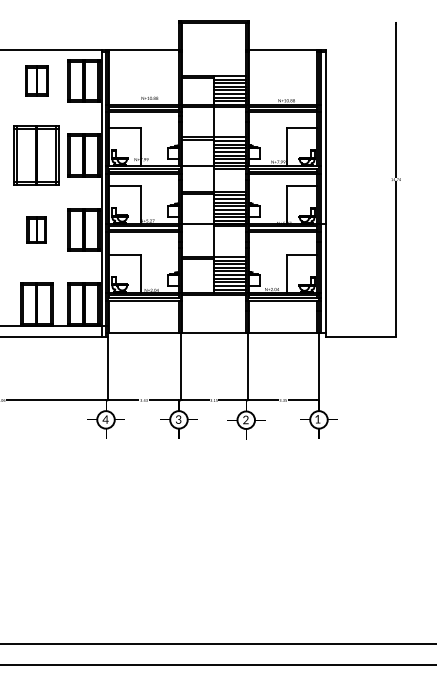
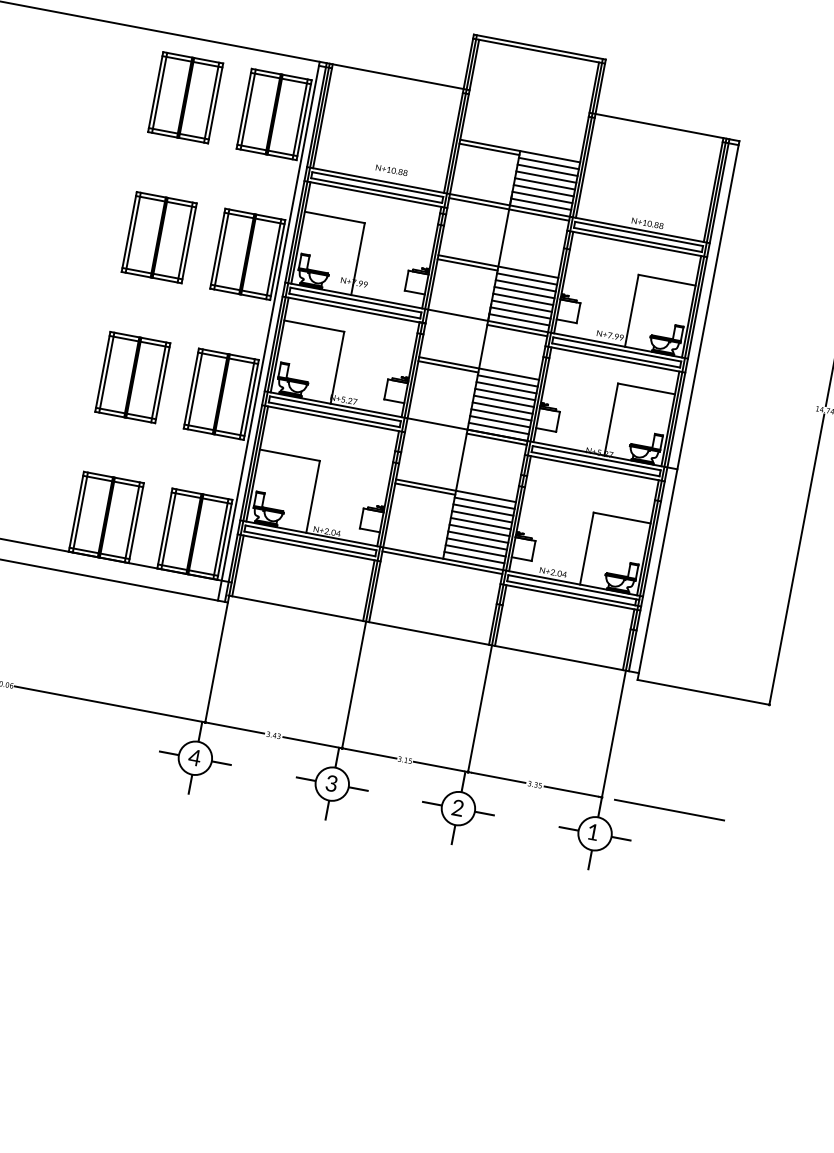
part: (36, 80) -> (185, 96), size x1.43
part: (36, 155) -> (158, 237), size x0.71
part: (36, 229) -> (132, 376), size x1.67
line: (354, 400) -> (668, 809), added

